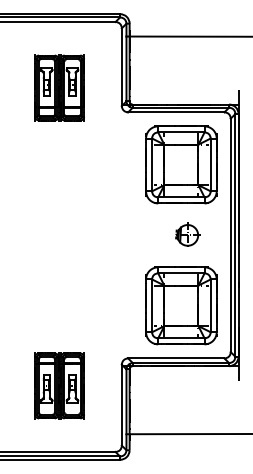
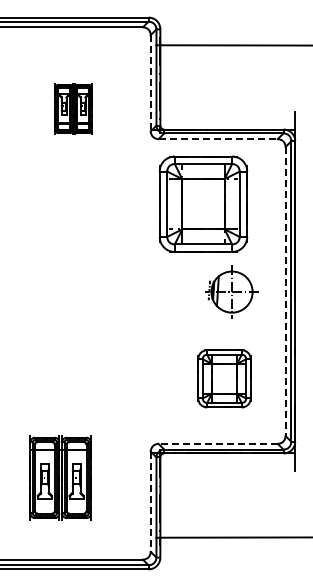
line: (121, 67) -> (150, 83), solid -> dashed
part: (59, 87) -> (73, 108), size x0.6
line: (176, 112) -> (218, 139), solid -> dashed
part: (181, 164) -> (203, 203), moved
part: (187, 234) -> (232, 290), size x1.6
line: (230, 235) -> (285, 291), solid -> dashed
part: (181, 305) -> (224, 378), size x0.6
line: (176, 358) -> (218, 443), solid -> dashed
part: (59, 385) -> (60, 477), moved
line: (121, 405) -> (150, 502), solid -> dashed

